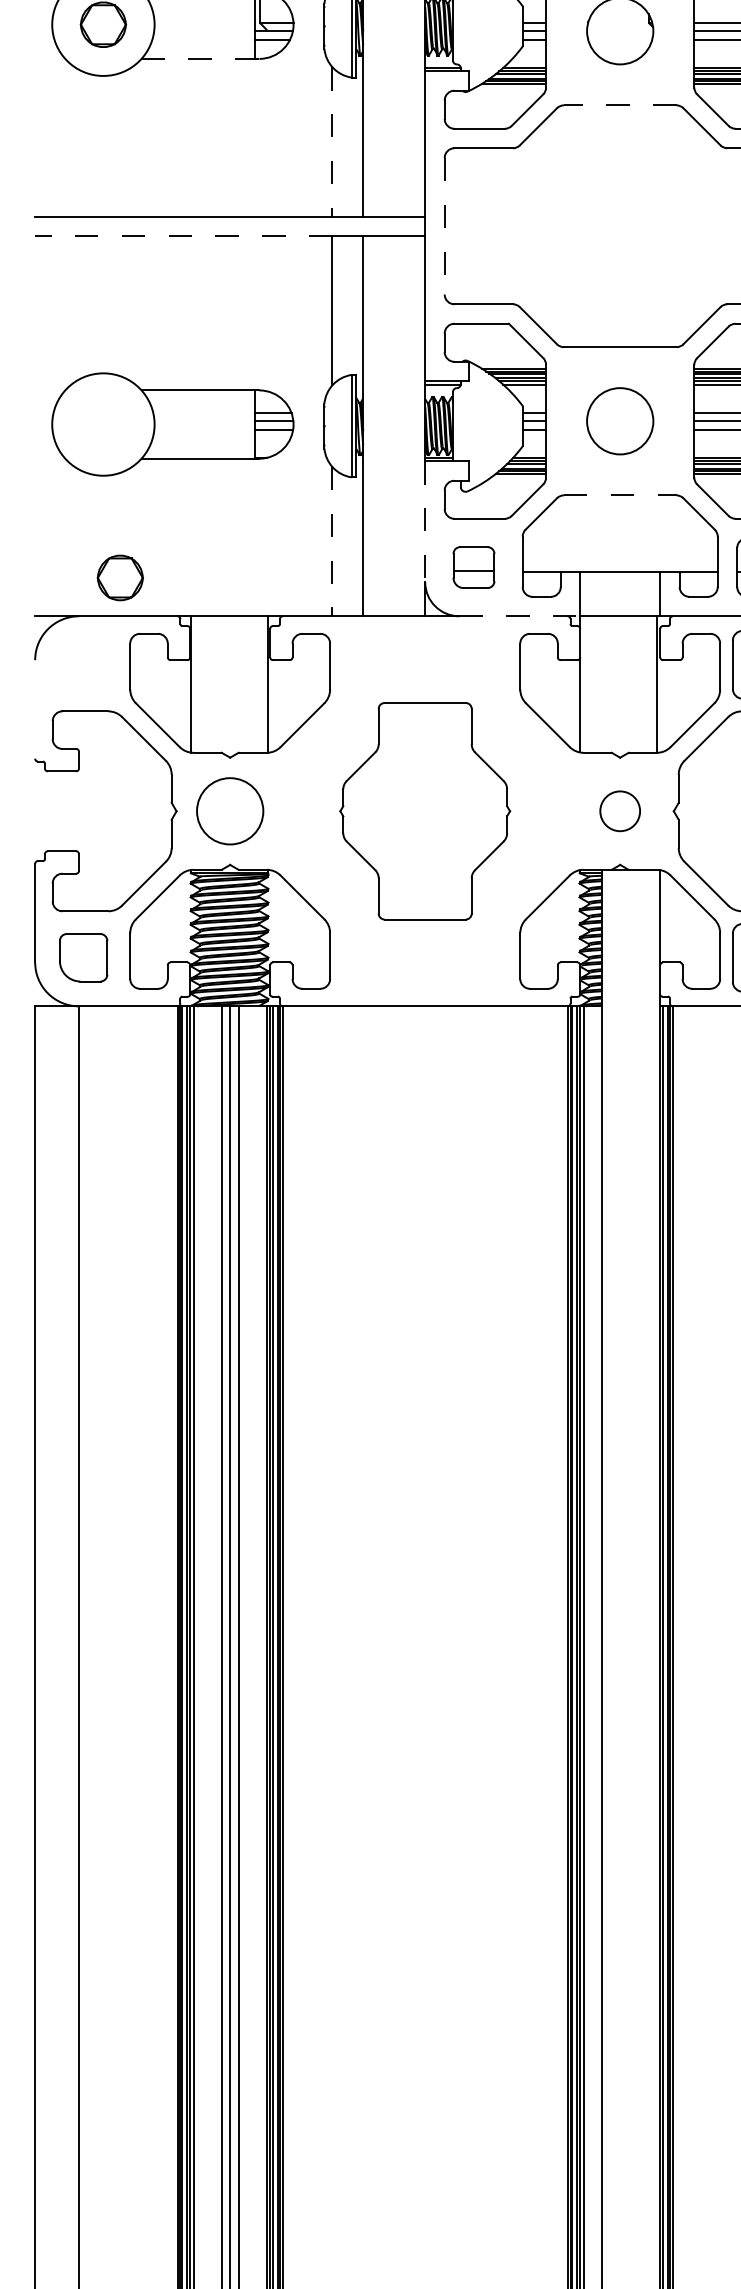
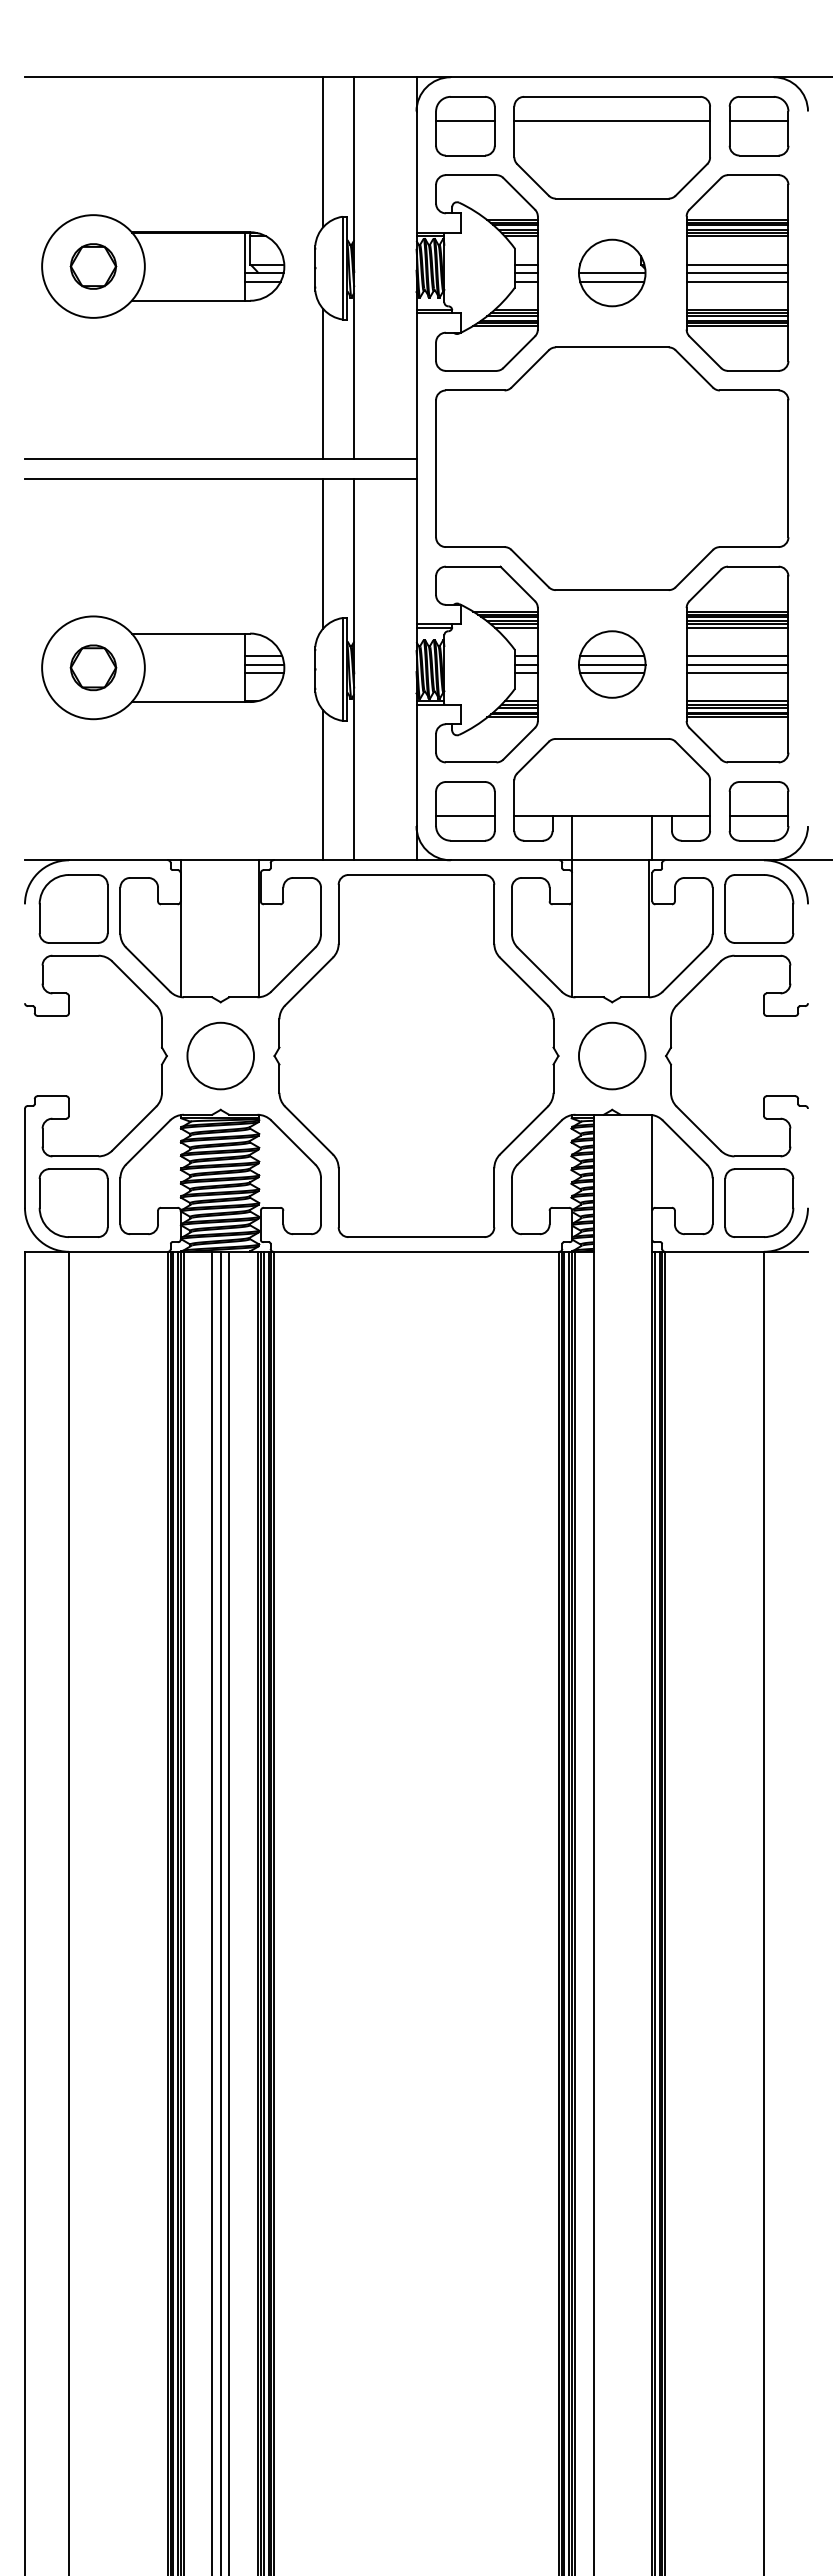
line: (620, 31) -> (612, 273), added
line: (620, 39) -> (612, 281), added
line: (201, 58) -> (191, 300), dashed -> solid
line: (619, 105) -> (611, 347), dashed -> solid
line: (332, 142) -> (323, 384), dashed -> solid
line: (445, 225) -> (436, 468), dashed -> solid
line: (183, 235) -> (173, 478), dashed -> solid
line: (620, 413) -> (612, 656), added
line: (619, 421) -> (611, 664), added
line: (620, 430) -> (612, 673), added
line: (620, 494) -> (612, 738), dashed -> solid
line: (425, 521) -> (416, 765), dashed -> solid
line: (332, 541) -> (323, 785), dashed -> solid
part: (474, 567) -> (465, 811), size x1.43
part: (120, 577) -> (93, 667), moved
line: (519, 616) -> (511, 860), dashed -> solid
part: (83, 664) -> (73, 908), added
part: (425, 810) -> (416, 1055), size x1.67
circle: (619, 810) -> (611, 1055), size x1.67
part: (83, 957) -> (73, 1202), size x1.43

